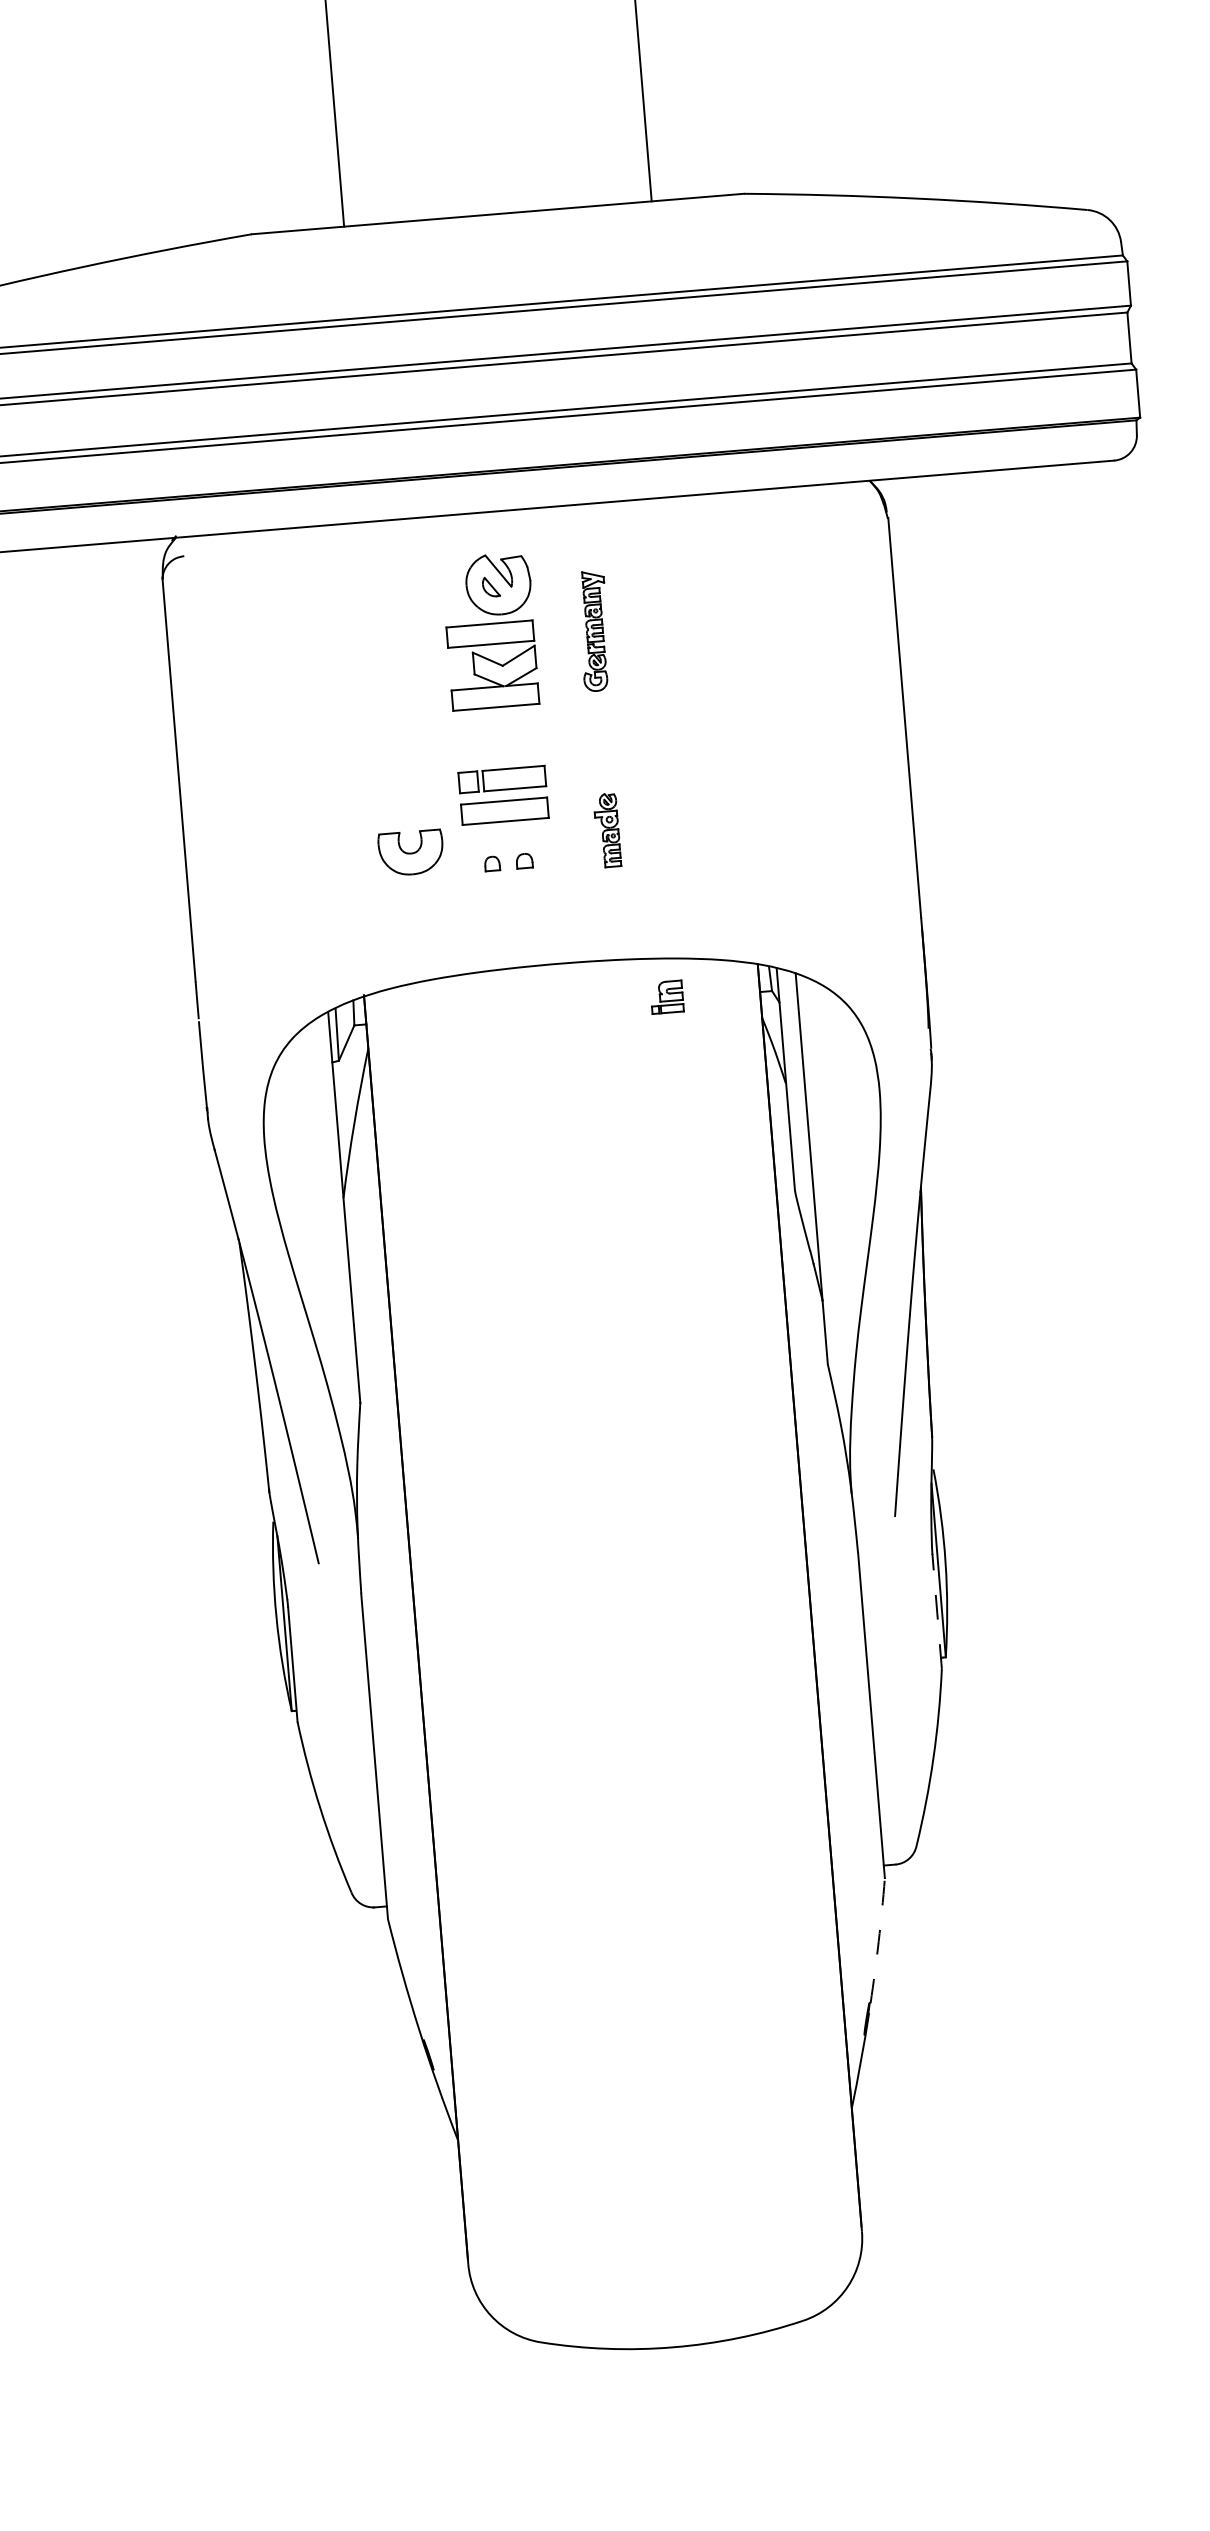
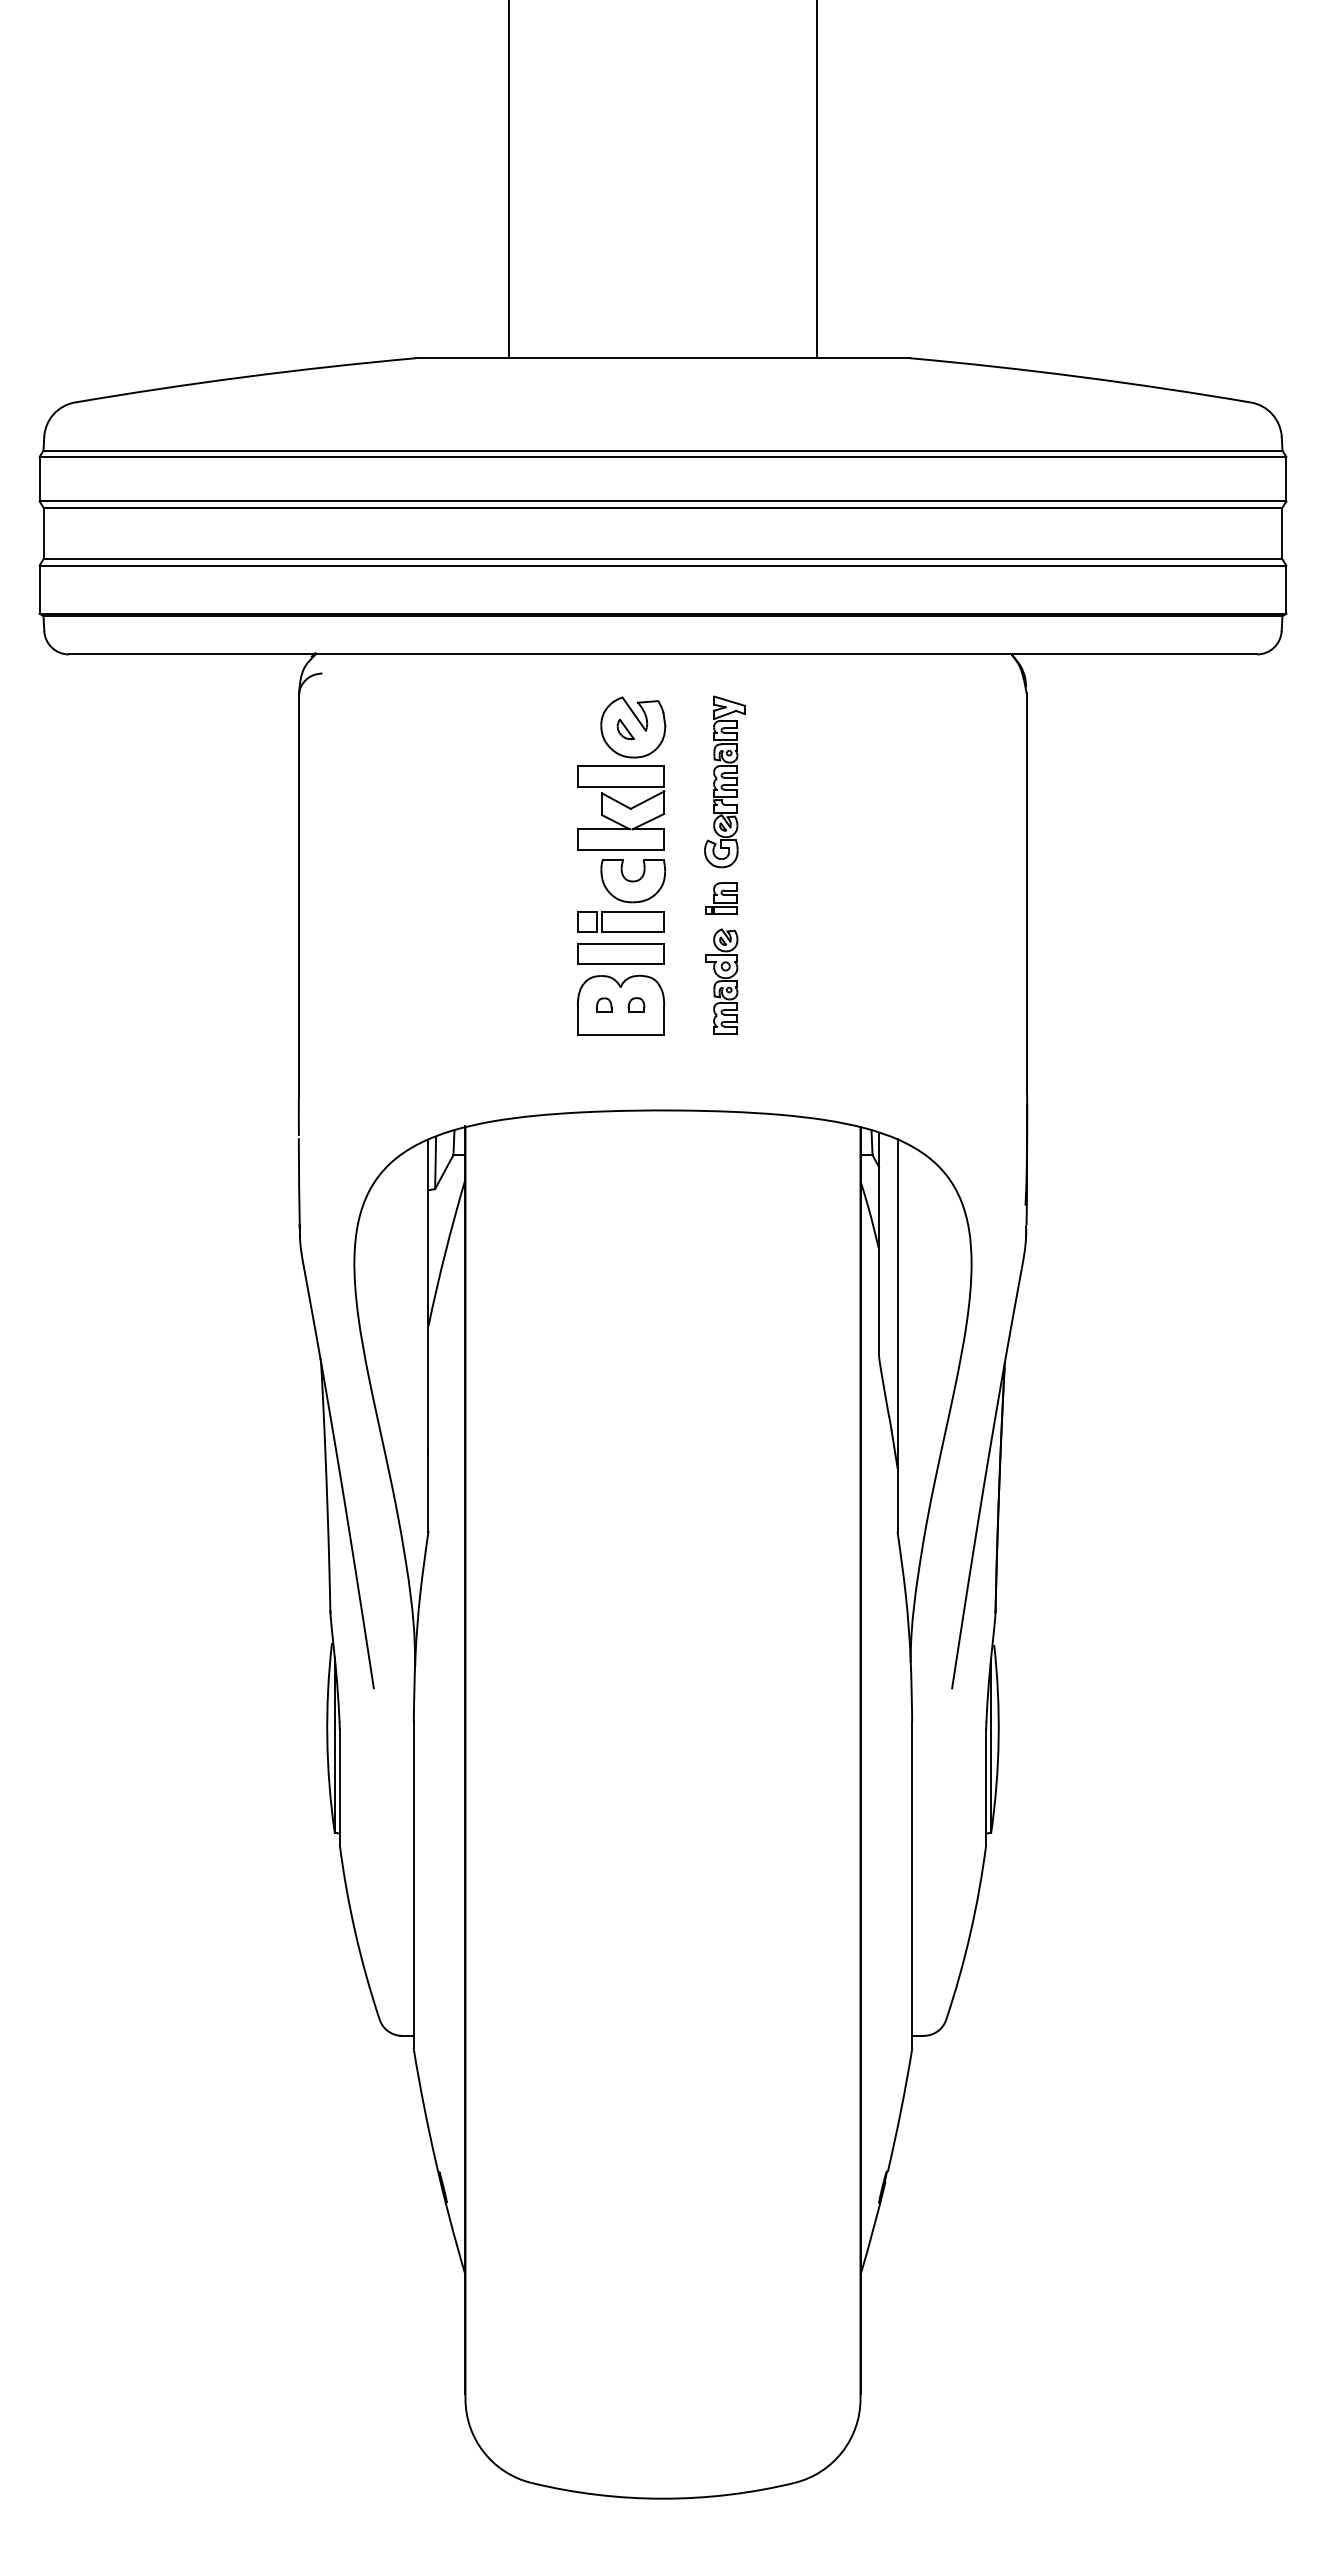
part: (593, 630) -> (724, 781), size x1.43
part: (607, 830) -> (721, 981), size x1.43
part: (411, 853) -> (633, 881), moved
part: (509, 861) -> (621, 1004), added
part: (667, 997) -> (721, 898), moved
line: (937, 1611) -> (986, 1786), dashed -> solid
arc: (879, 1940) -> (901, 2110), dashed -> solid

